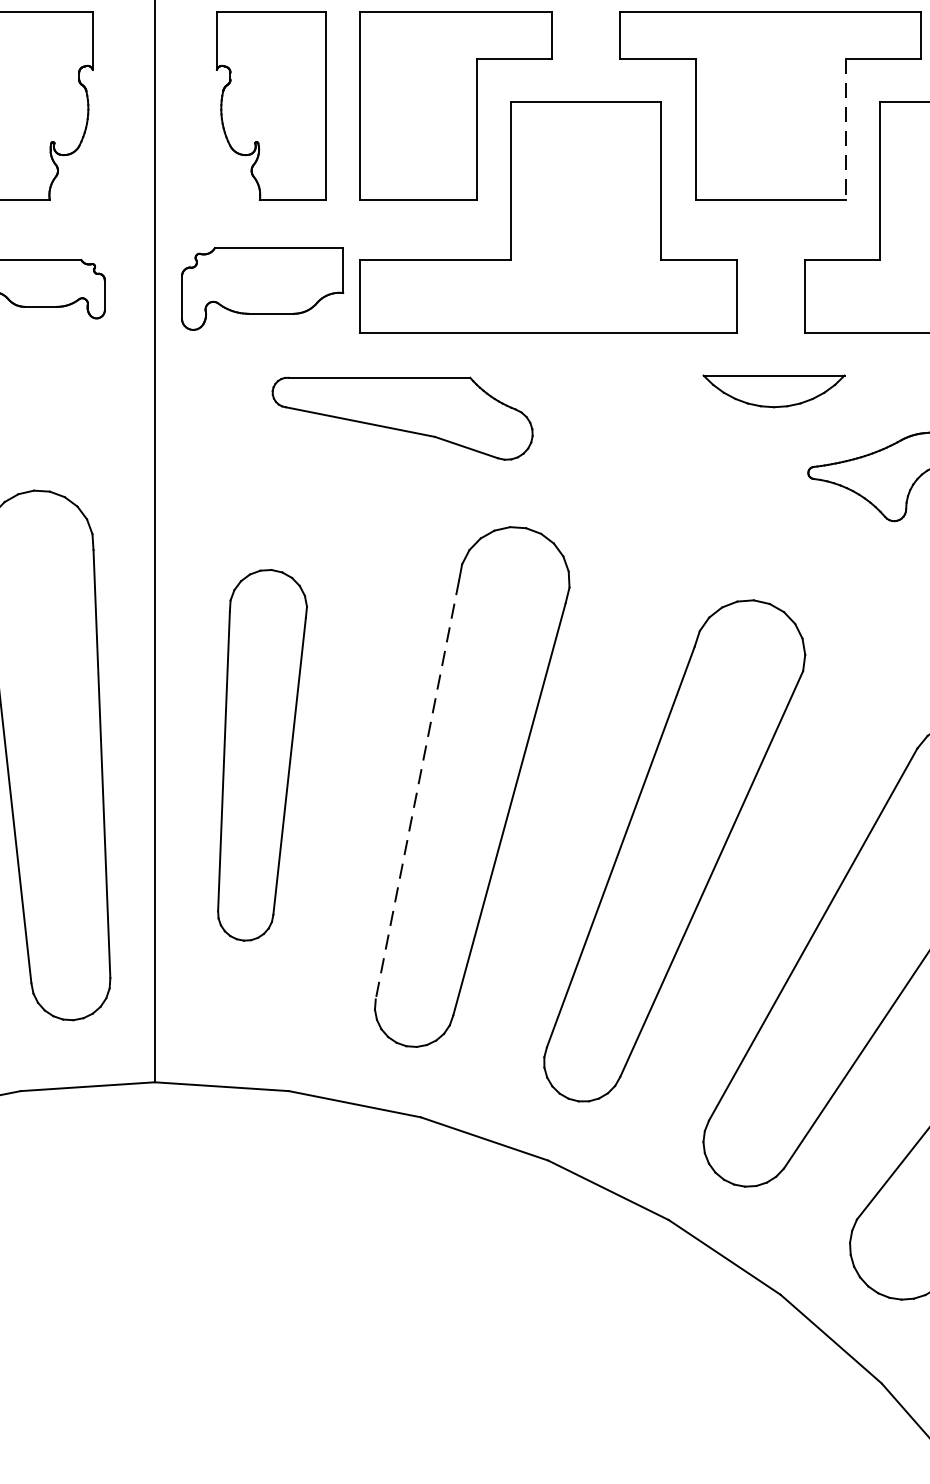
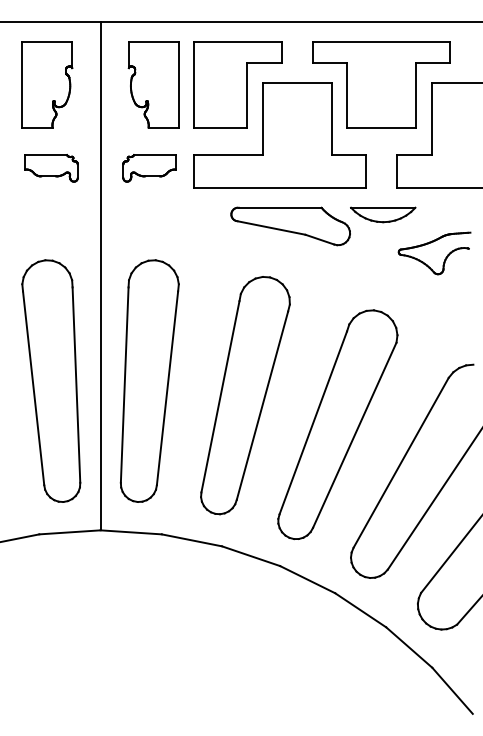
line: (846, 129) -> (416, 95), dashed -> solid
part: (262, 289) -> (149, 168), size x0.71
part: (402, 418) -> (290, 226), moved
part: (262, 754) -> (149, 380), size x1.43
line: (417, 789) -> (220, 396), dashed -> solid

